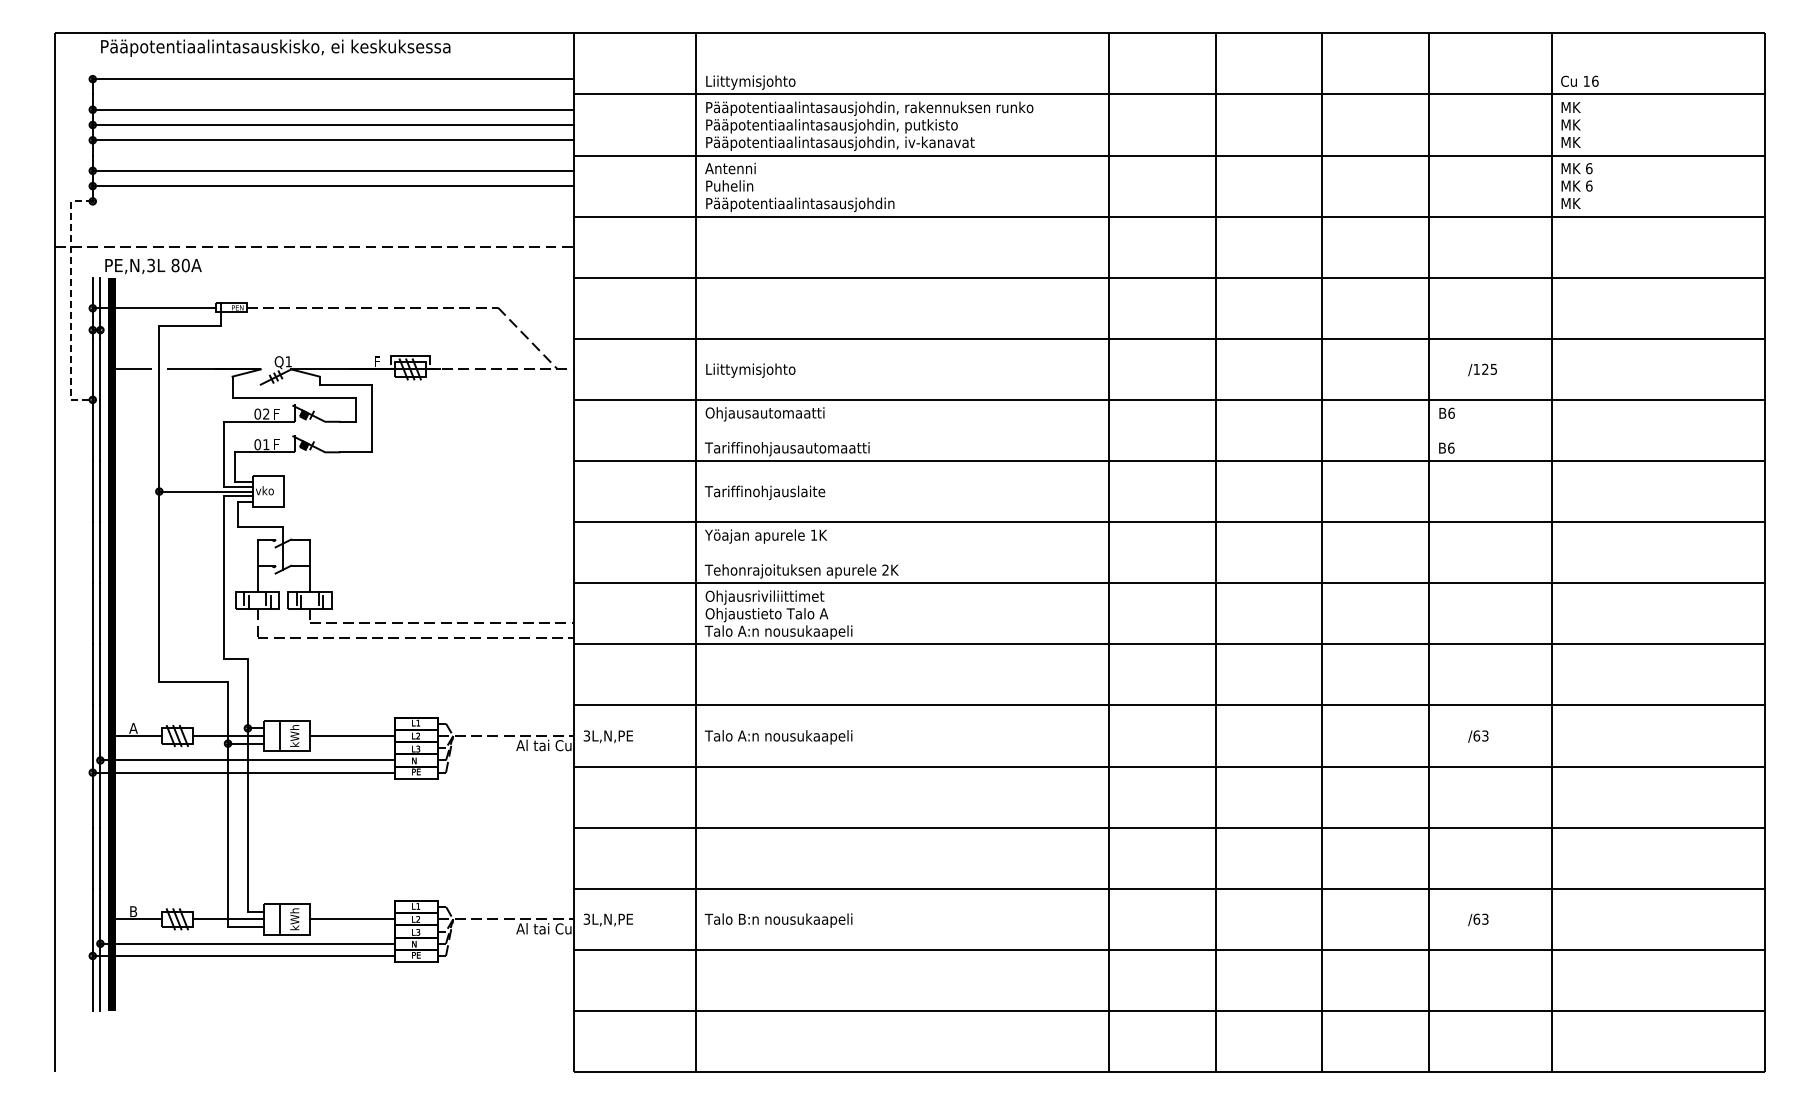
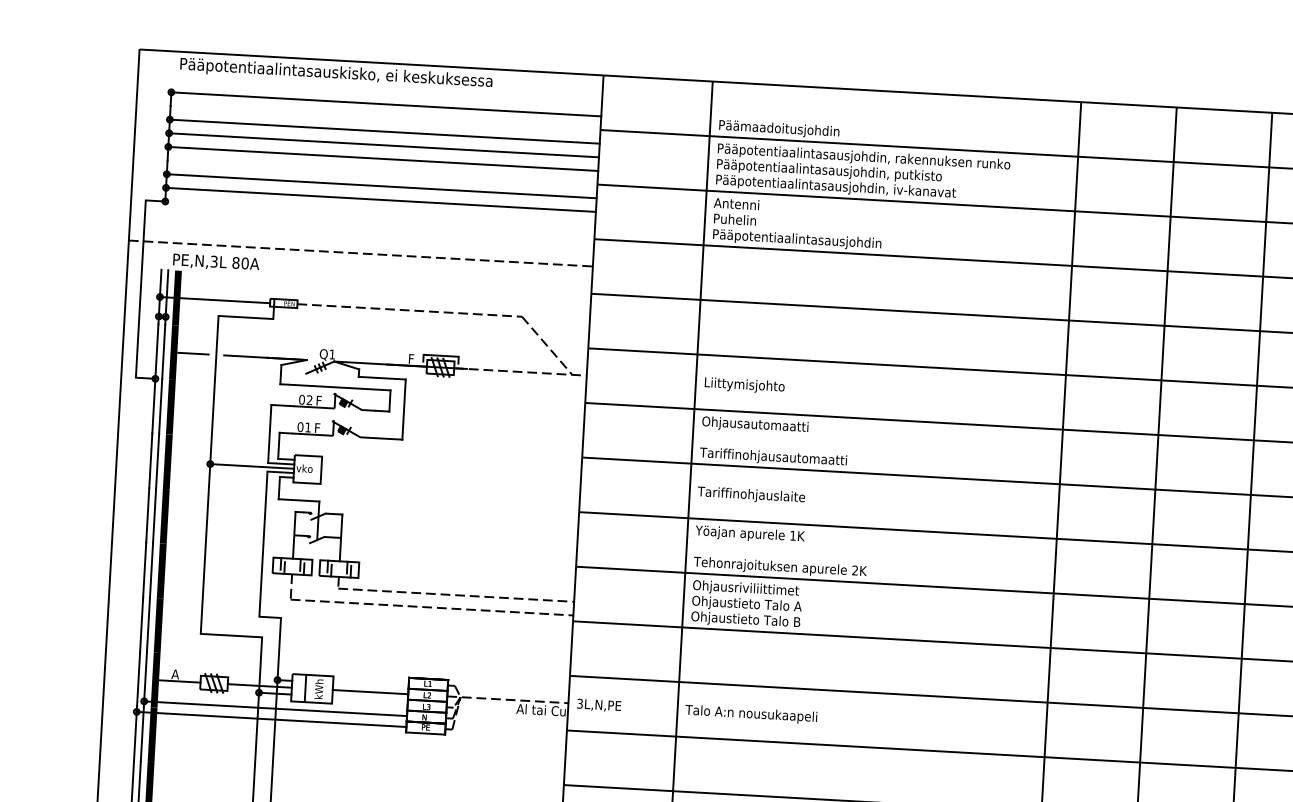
text: (773, 82) -> (779, 129), Liittymisjohto -> Päämaadoitusjohdin
line: (70, 301) -> (140, 289), dashed -> solid
text: (778, 632) -> (756, 620), Talo A:n nousukaapeli -> Ohjaustieto Talo B

